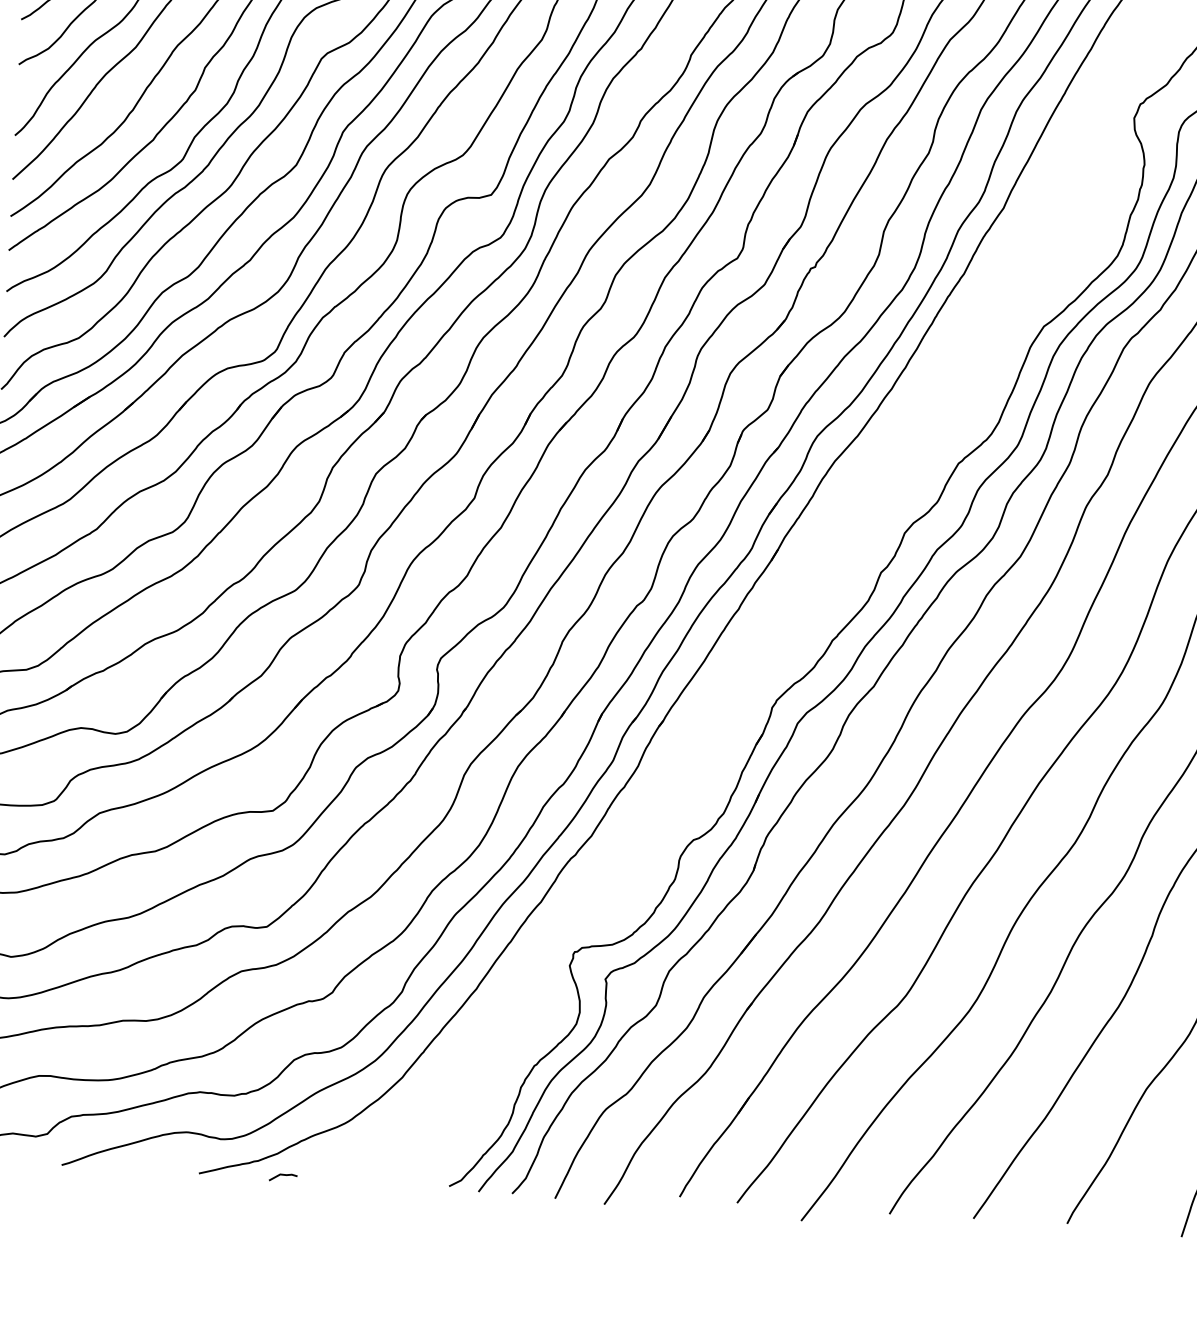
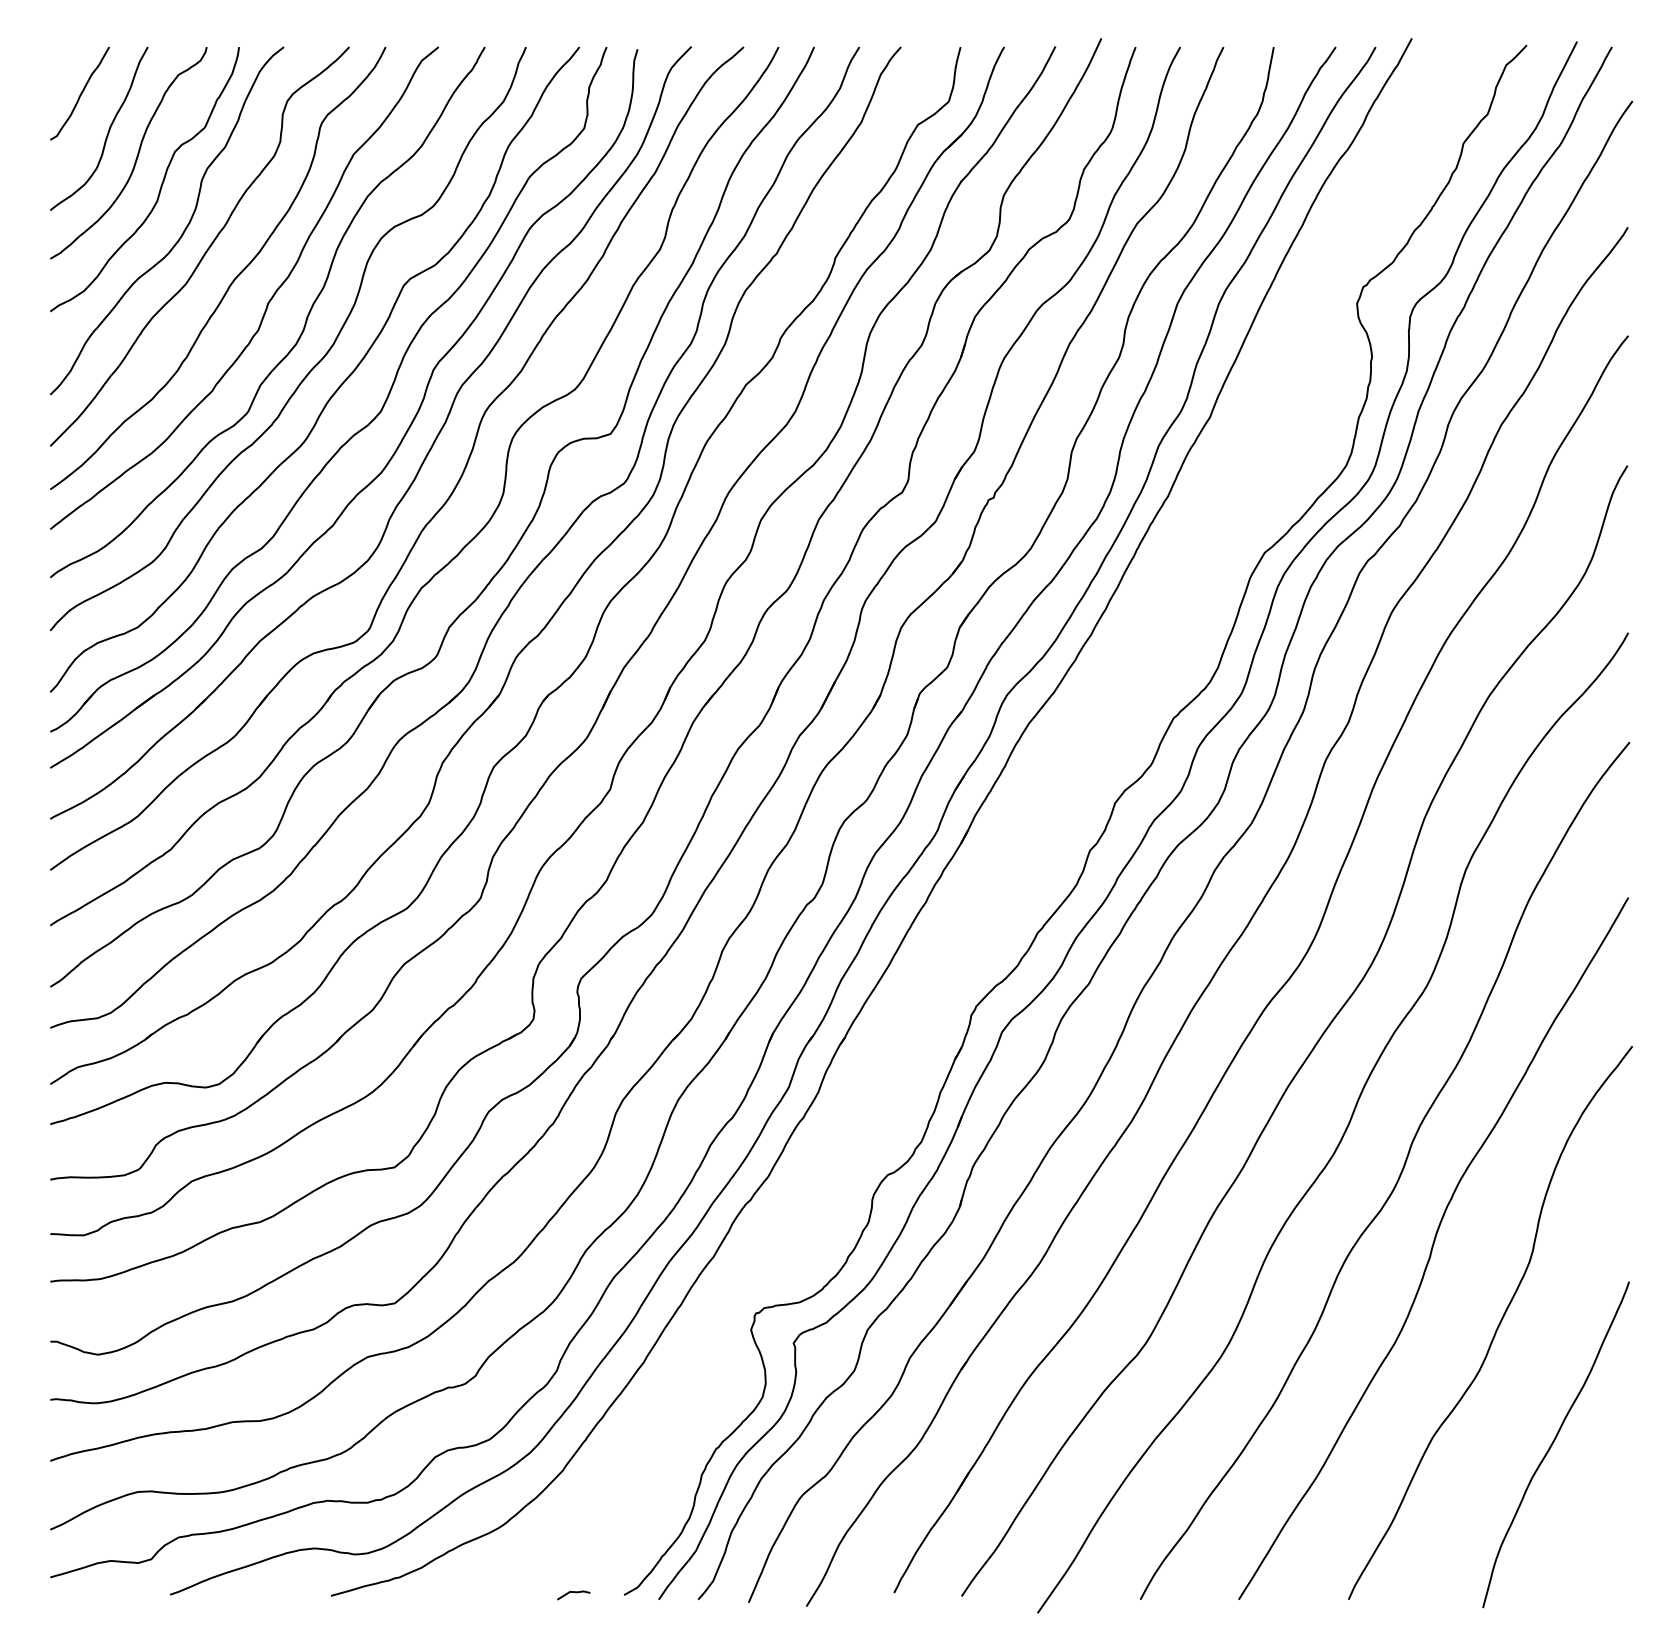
line: (284, 1176) -> (575, 1593), moved

